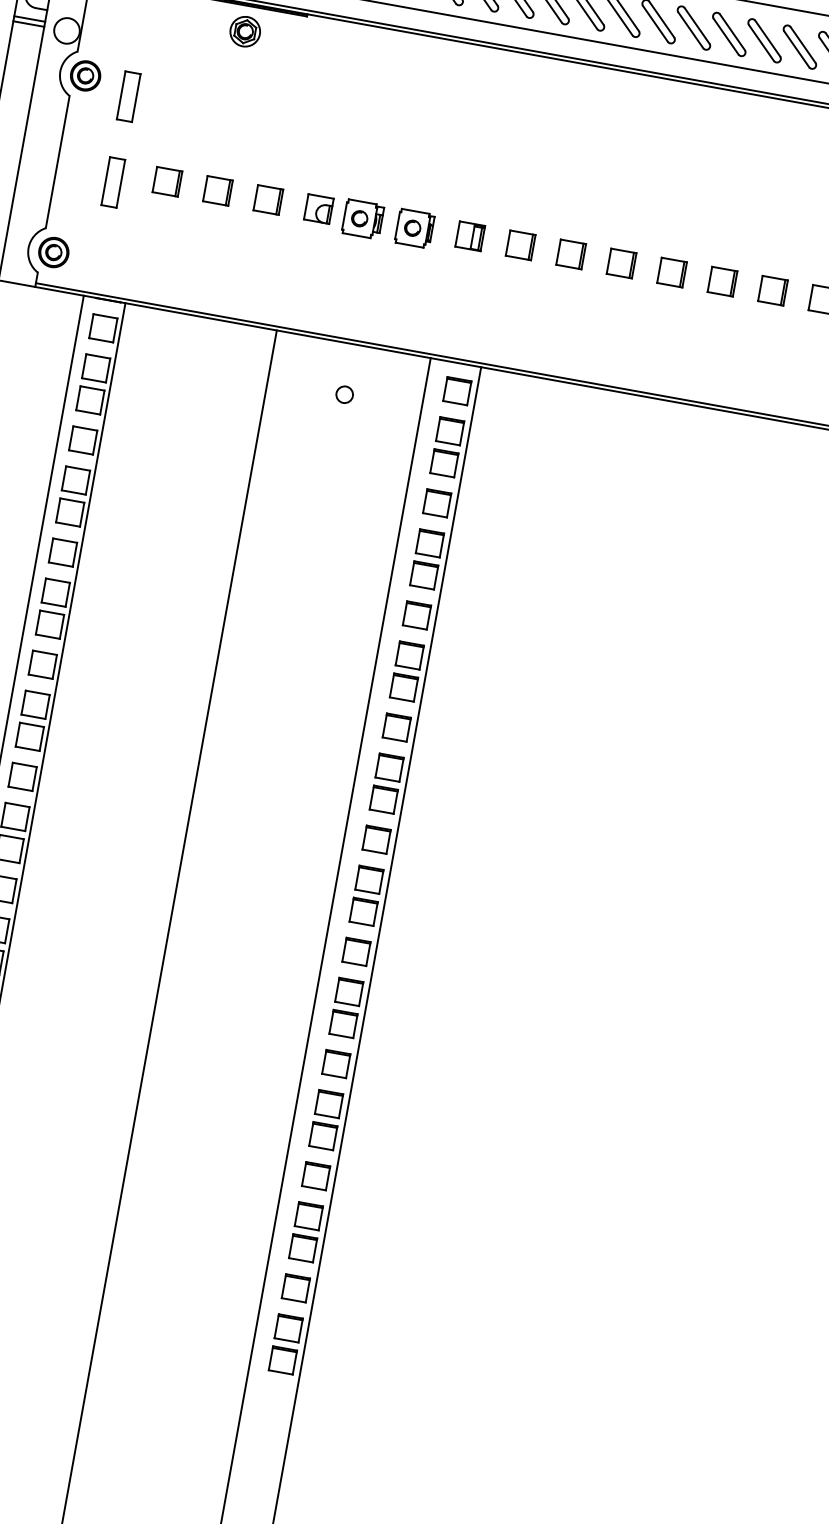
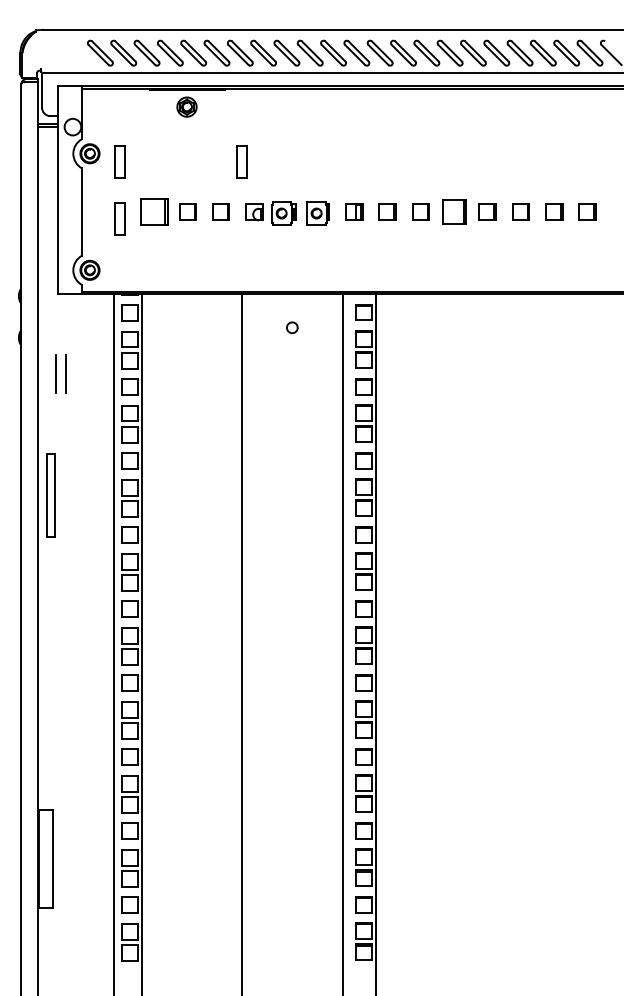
part: (313, 128) -> (241, 161), added
part: (167, 180) -> (154, 211), size x1.6
part: (622, 262) -> (454, 211), size x1.4

